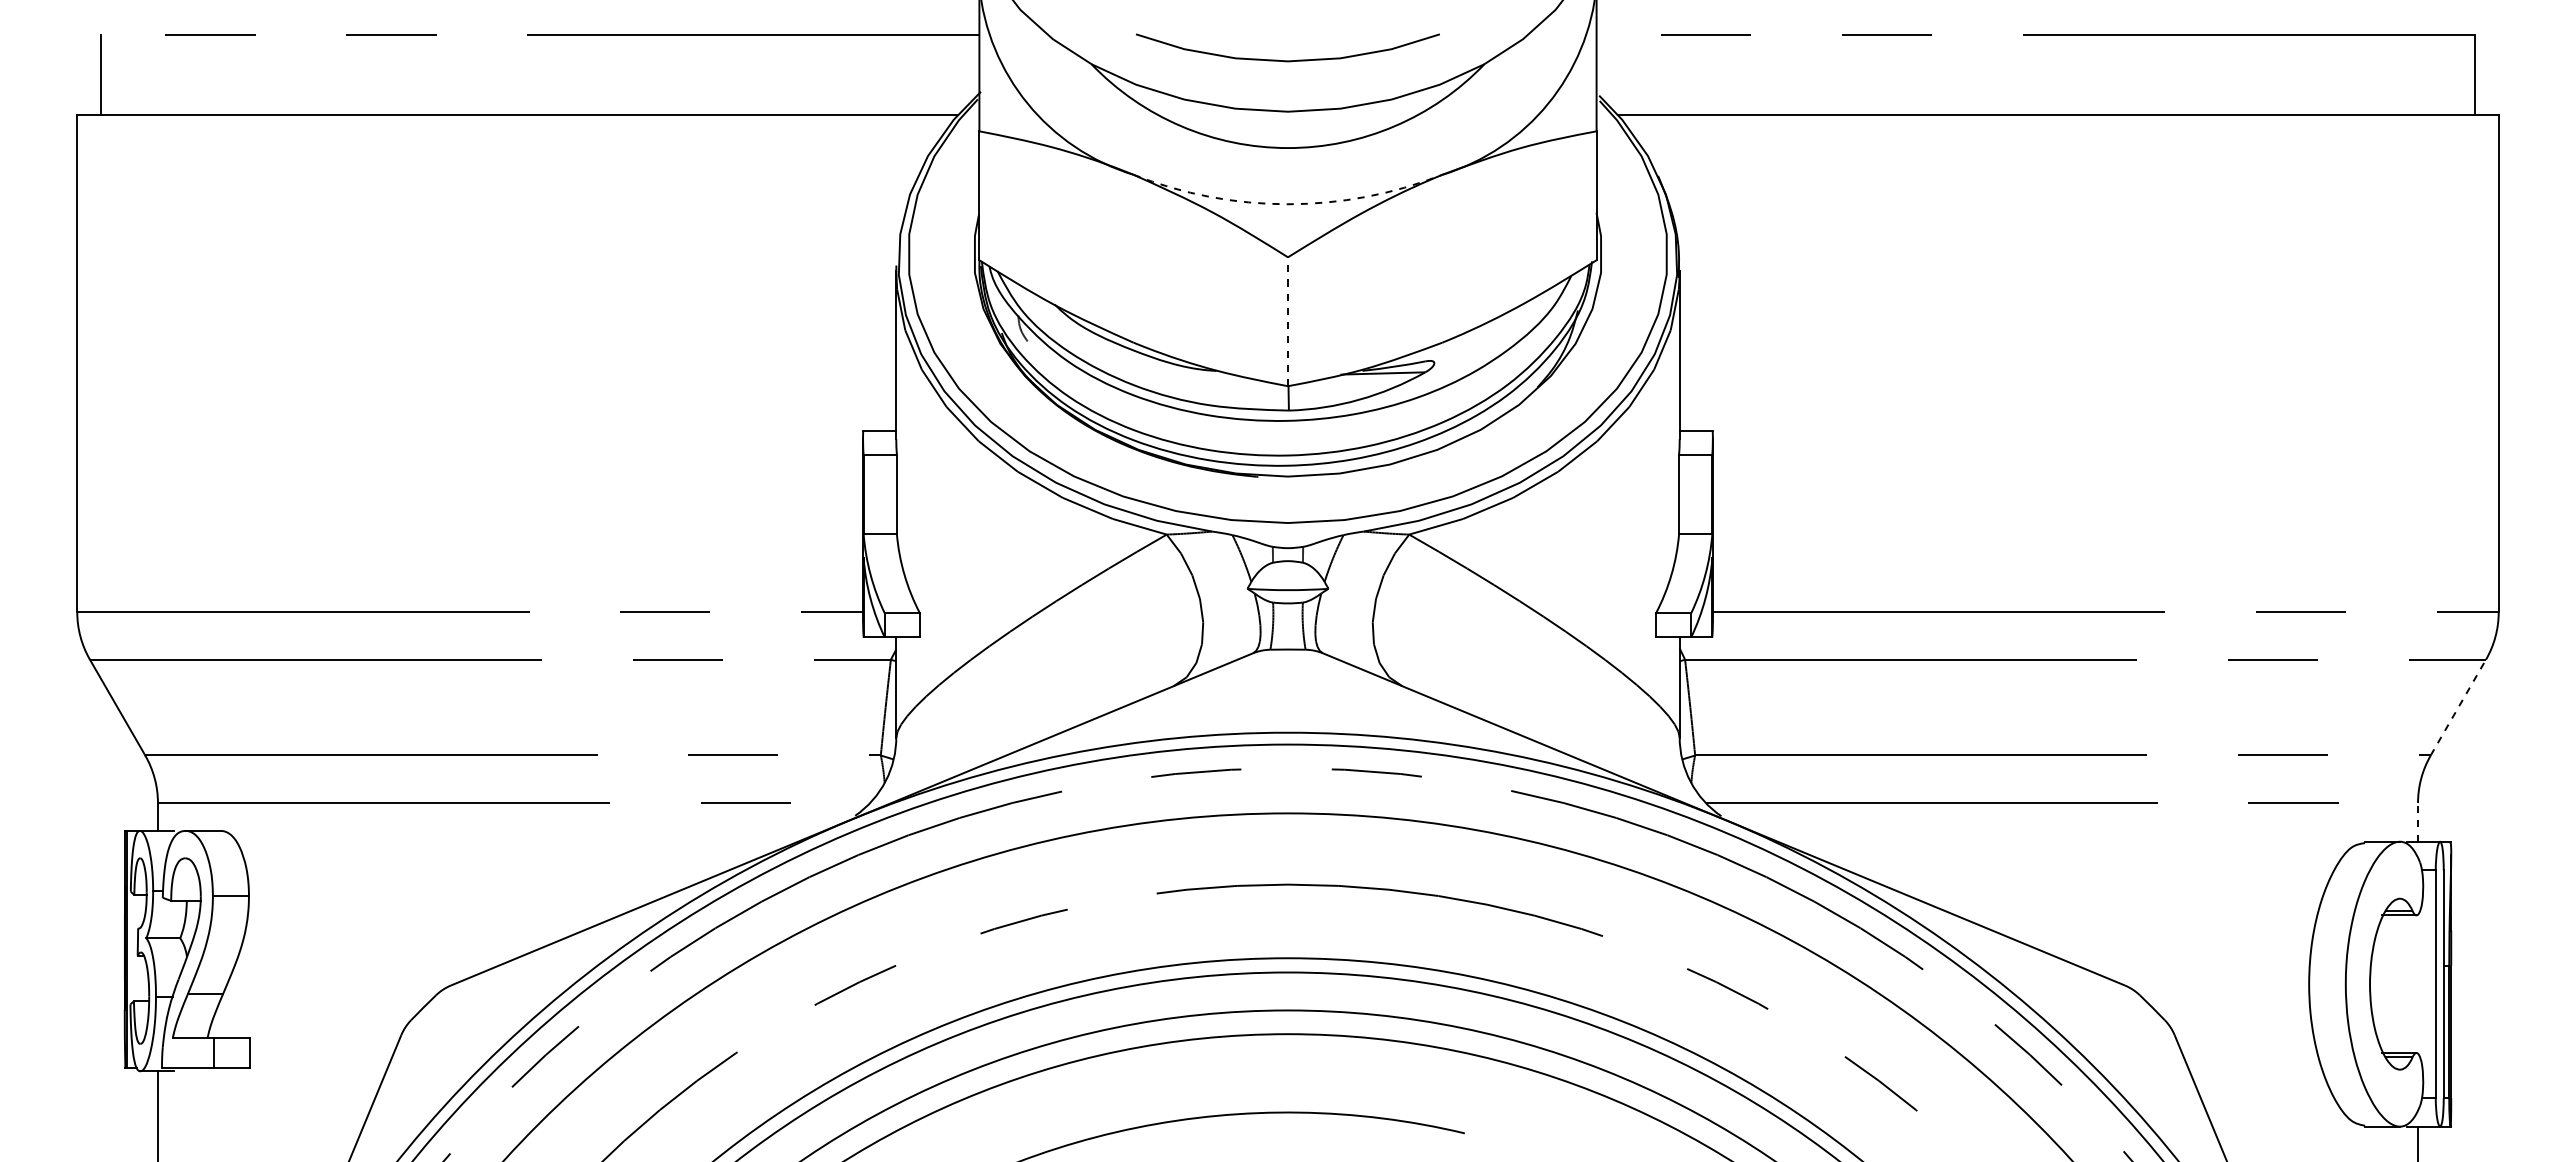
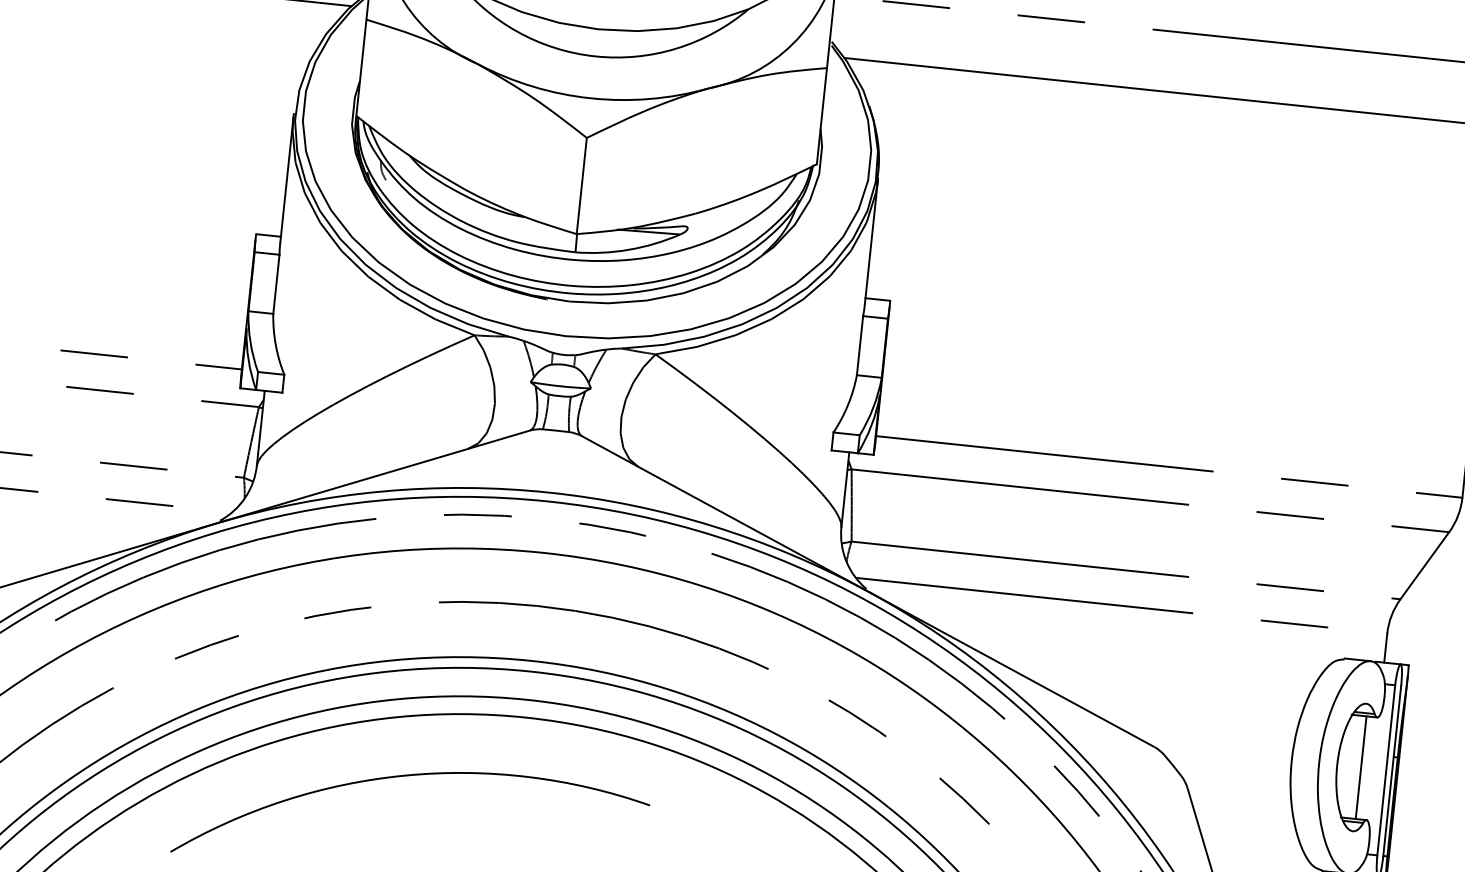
arc: (1288, 204) -> (591, 98), dashed -> solid
line: (1288, 321) -> (582, 185), dashed -> solid
line: (2458, 707) -> (1424, 565), dashed -> solid
line: (2418, 821) -> (1386, 647), dashed -> solid
line: (2402, 983) -> (1361, 767), added

